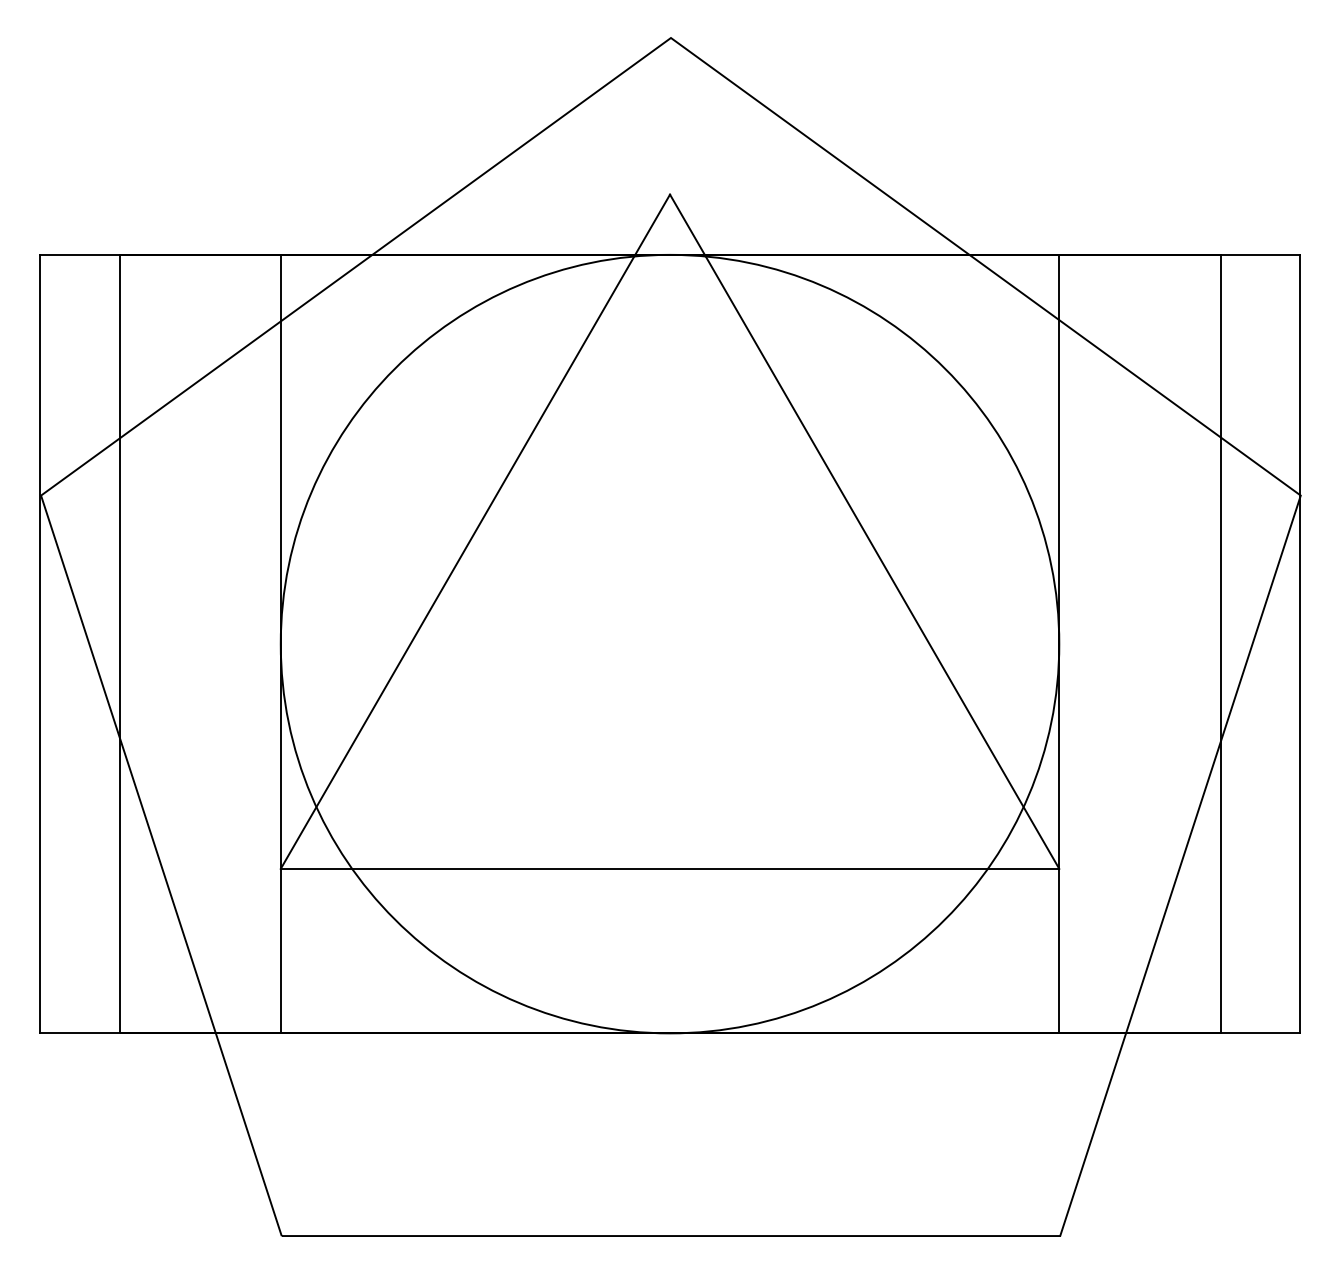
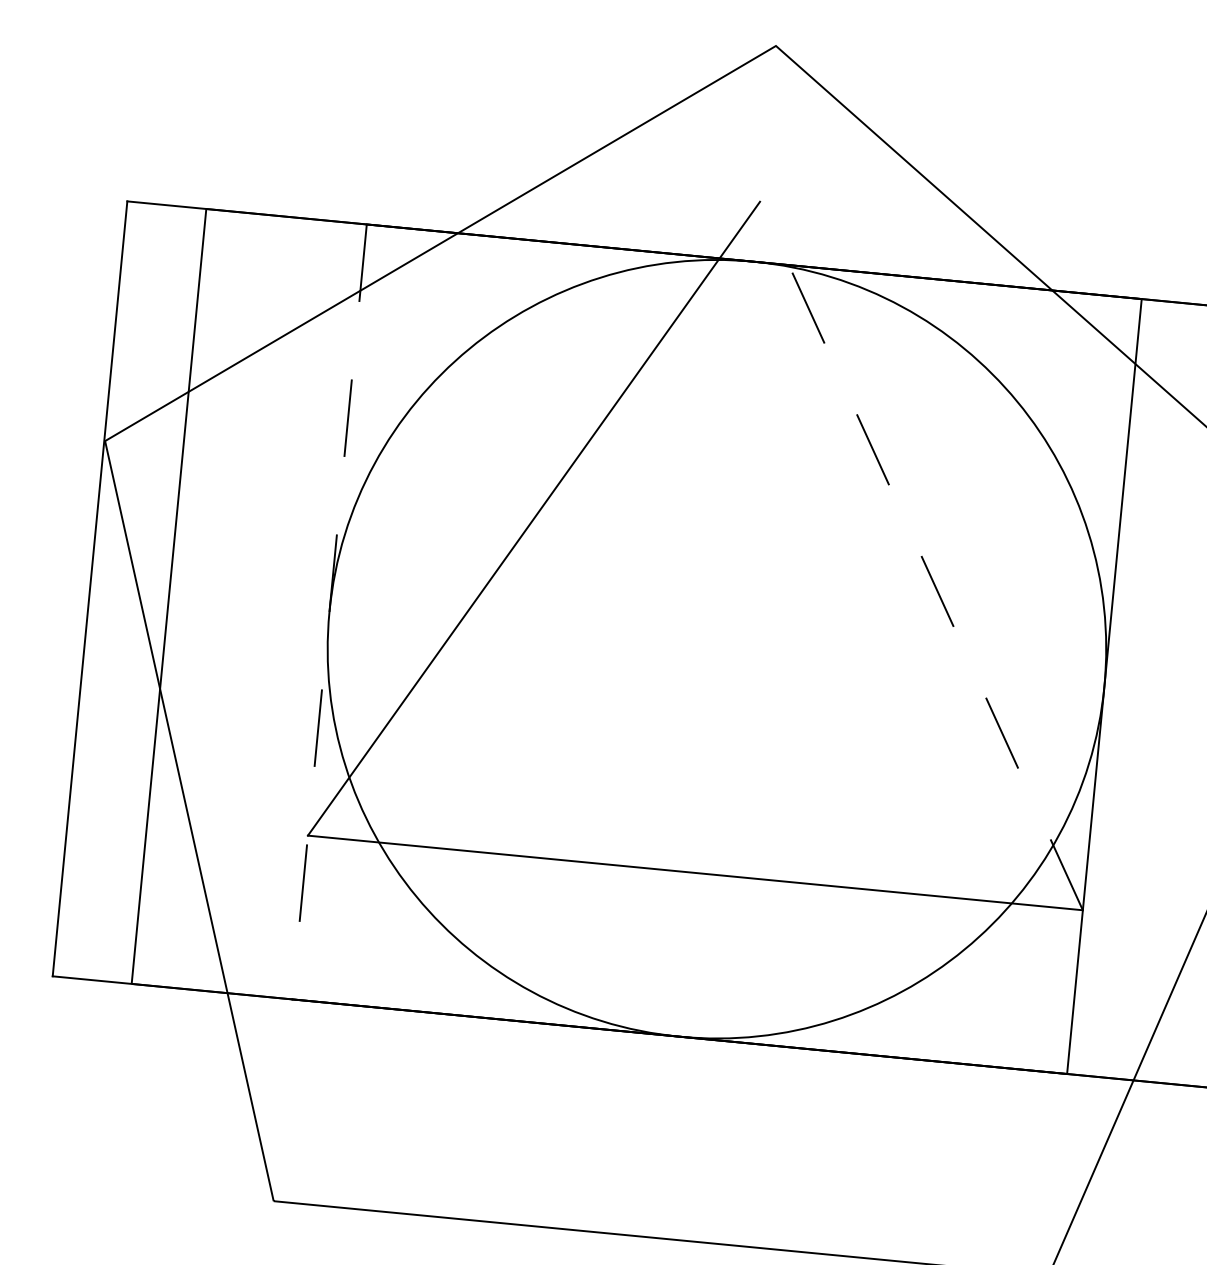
line: (864, 531) -> (921, 555), solid -> dashed
line: (280, 644) -> (329, 612), solid -> dashed

